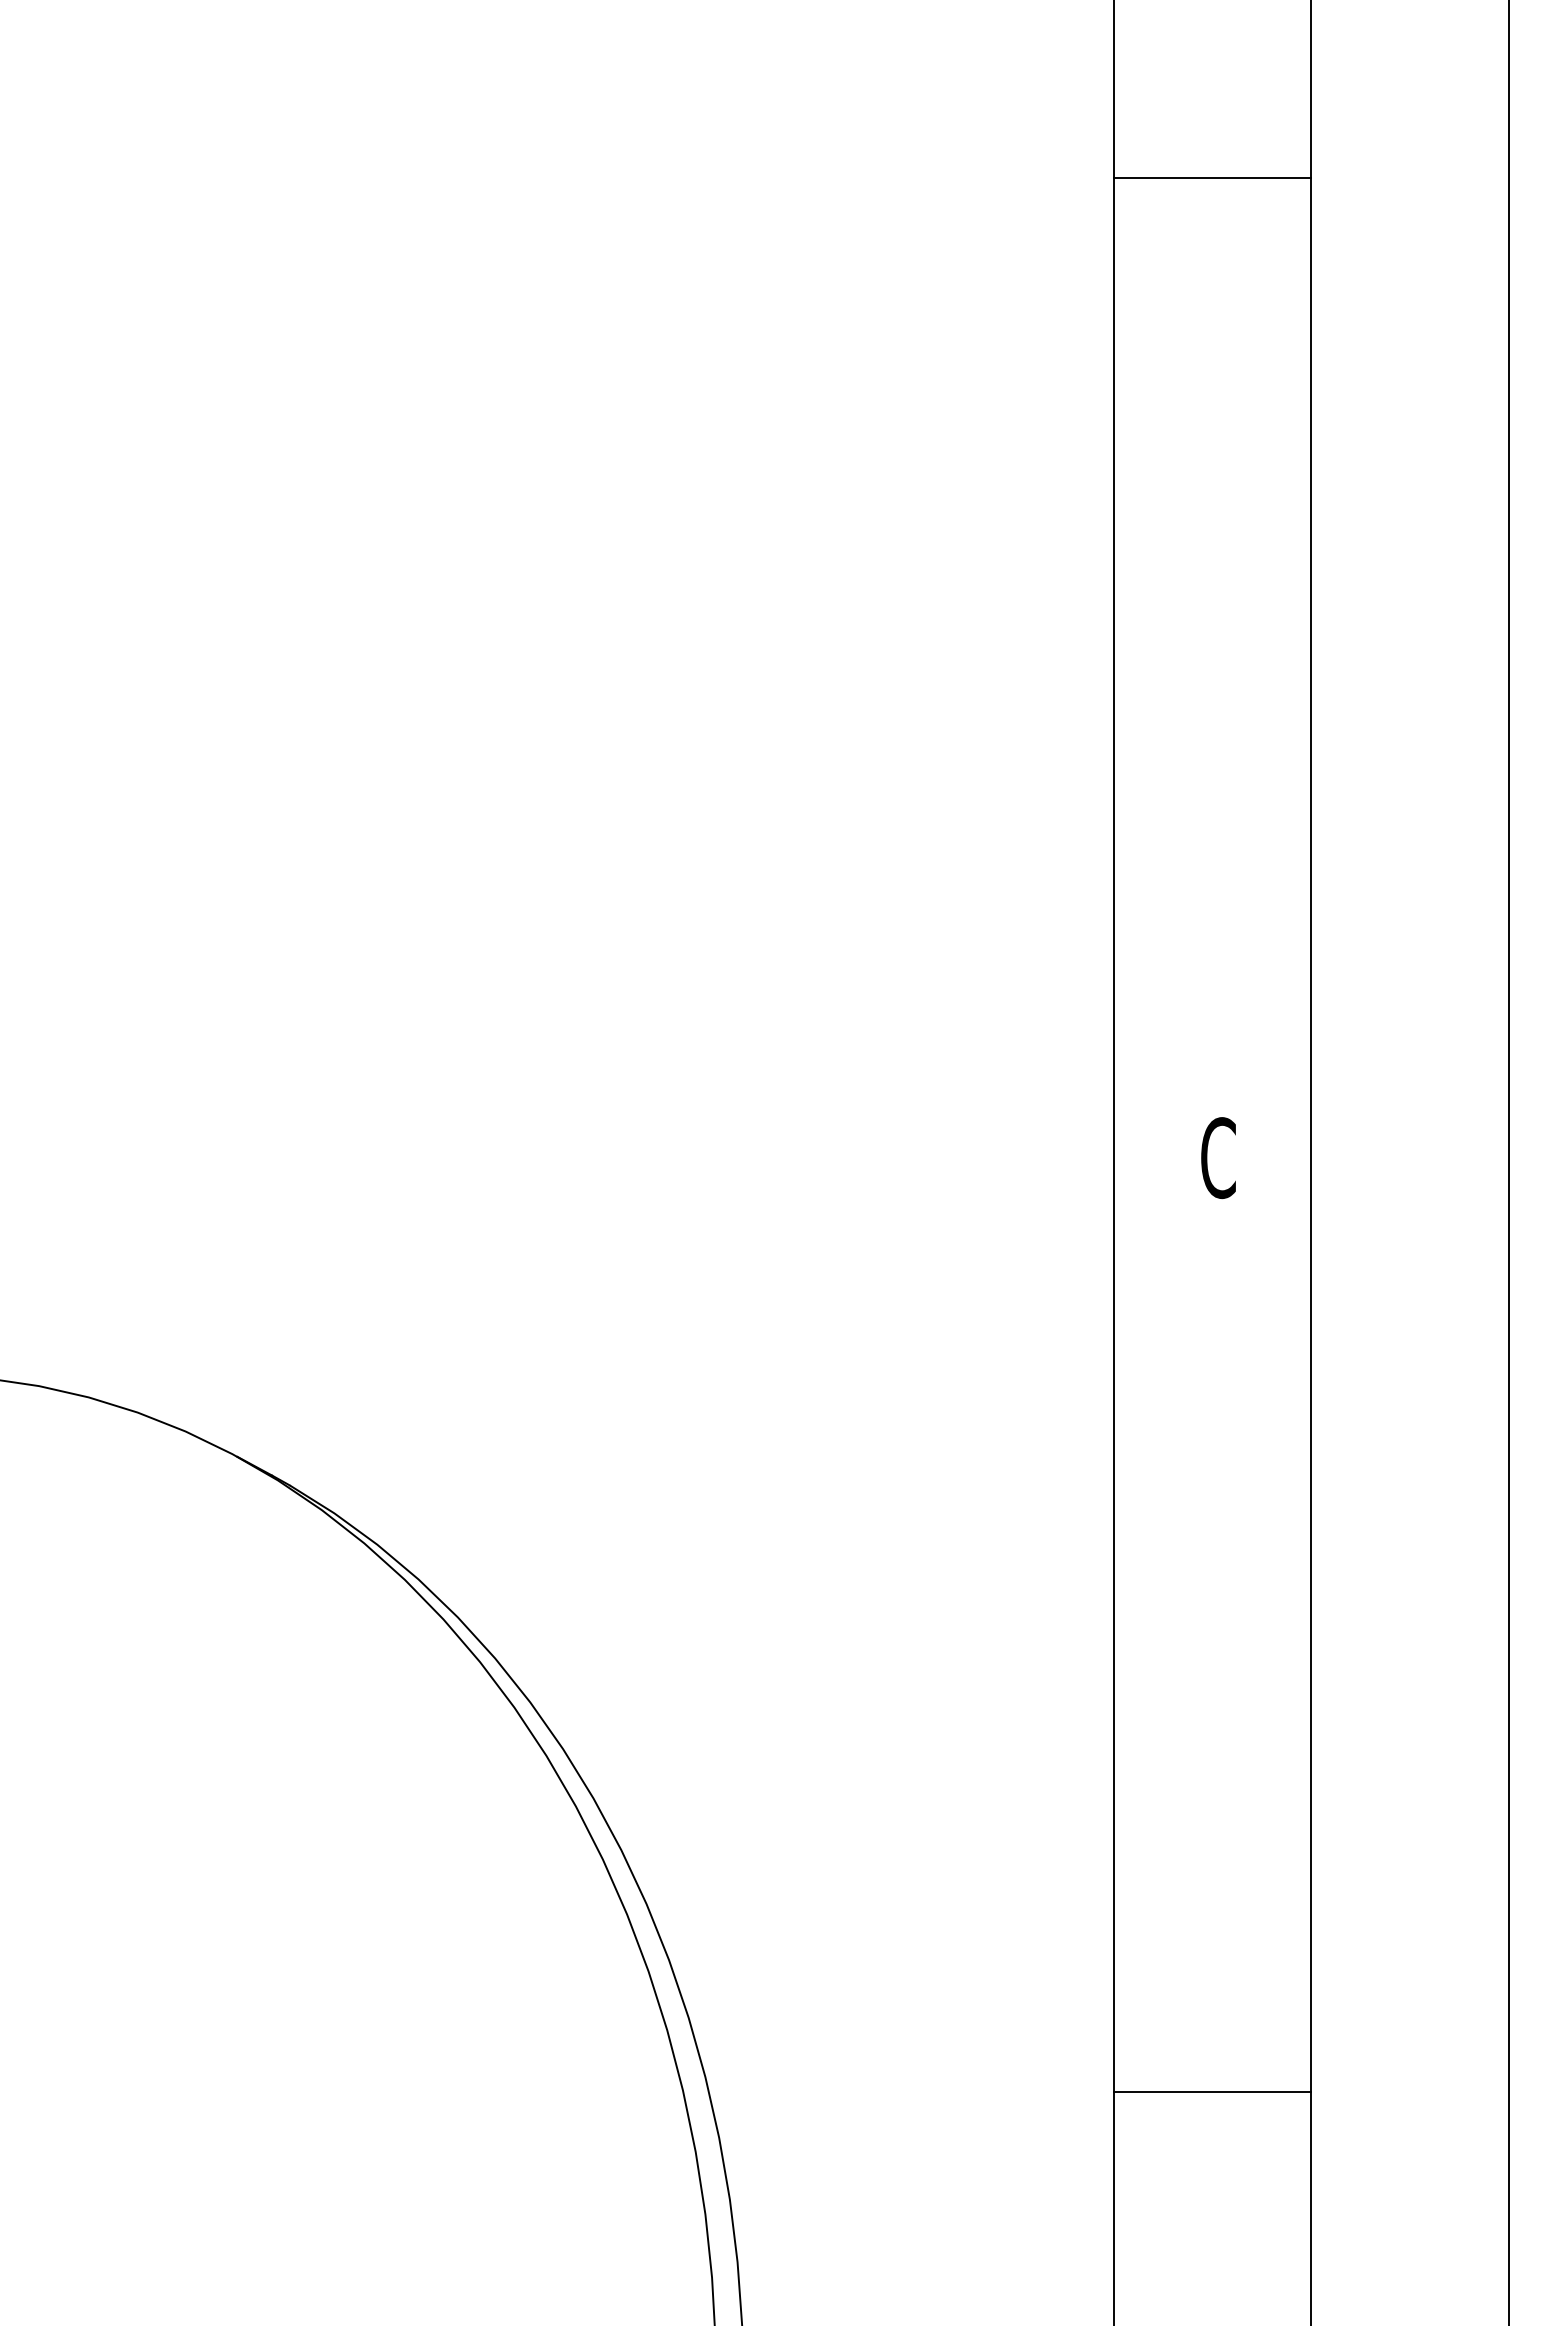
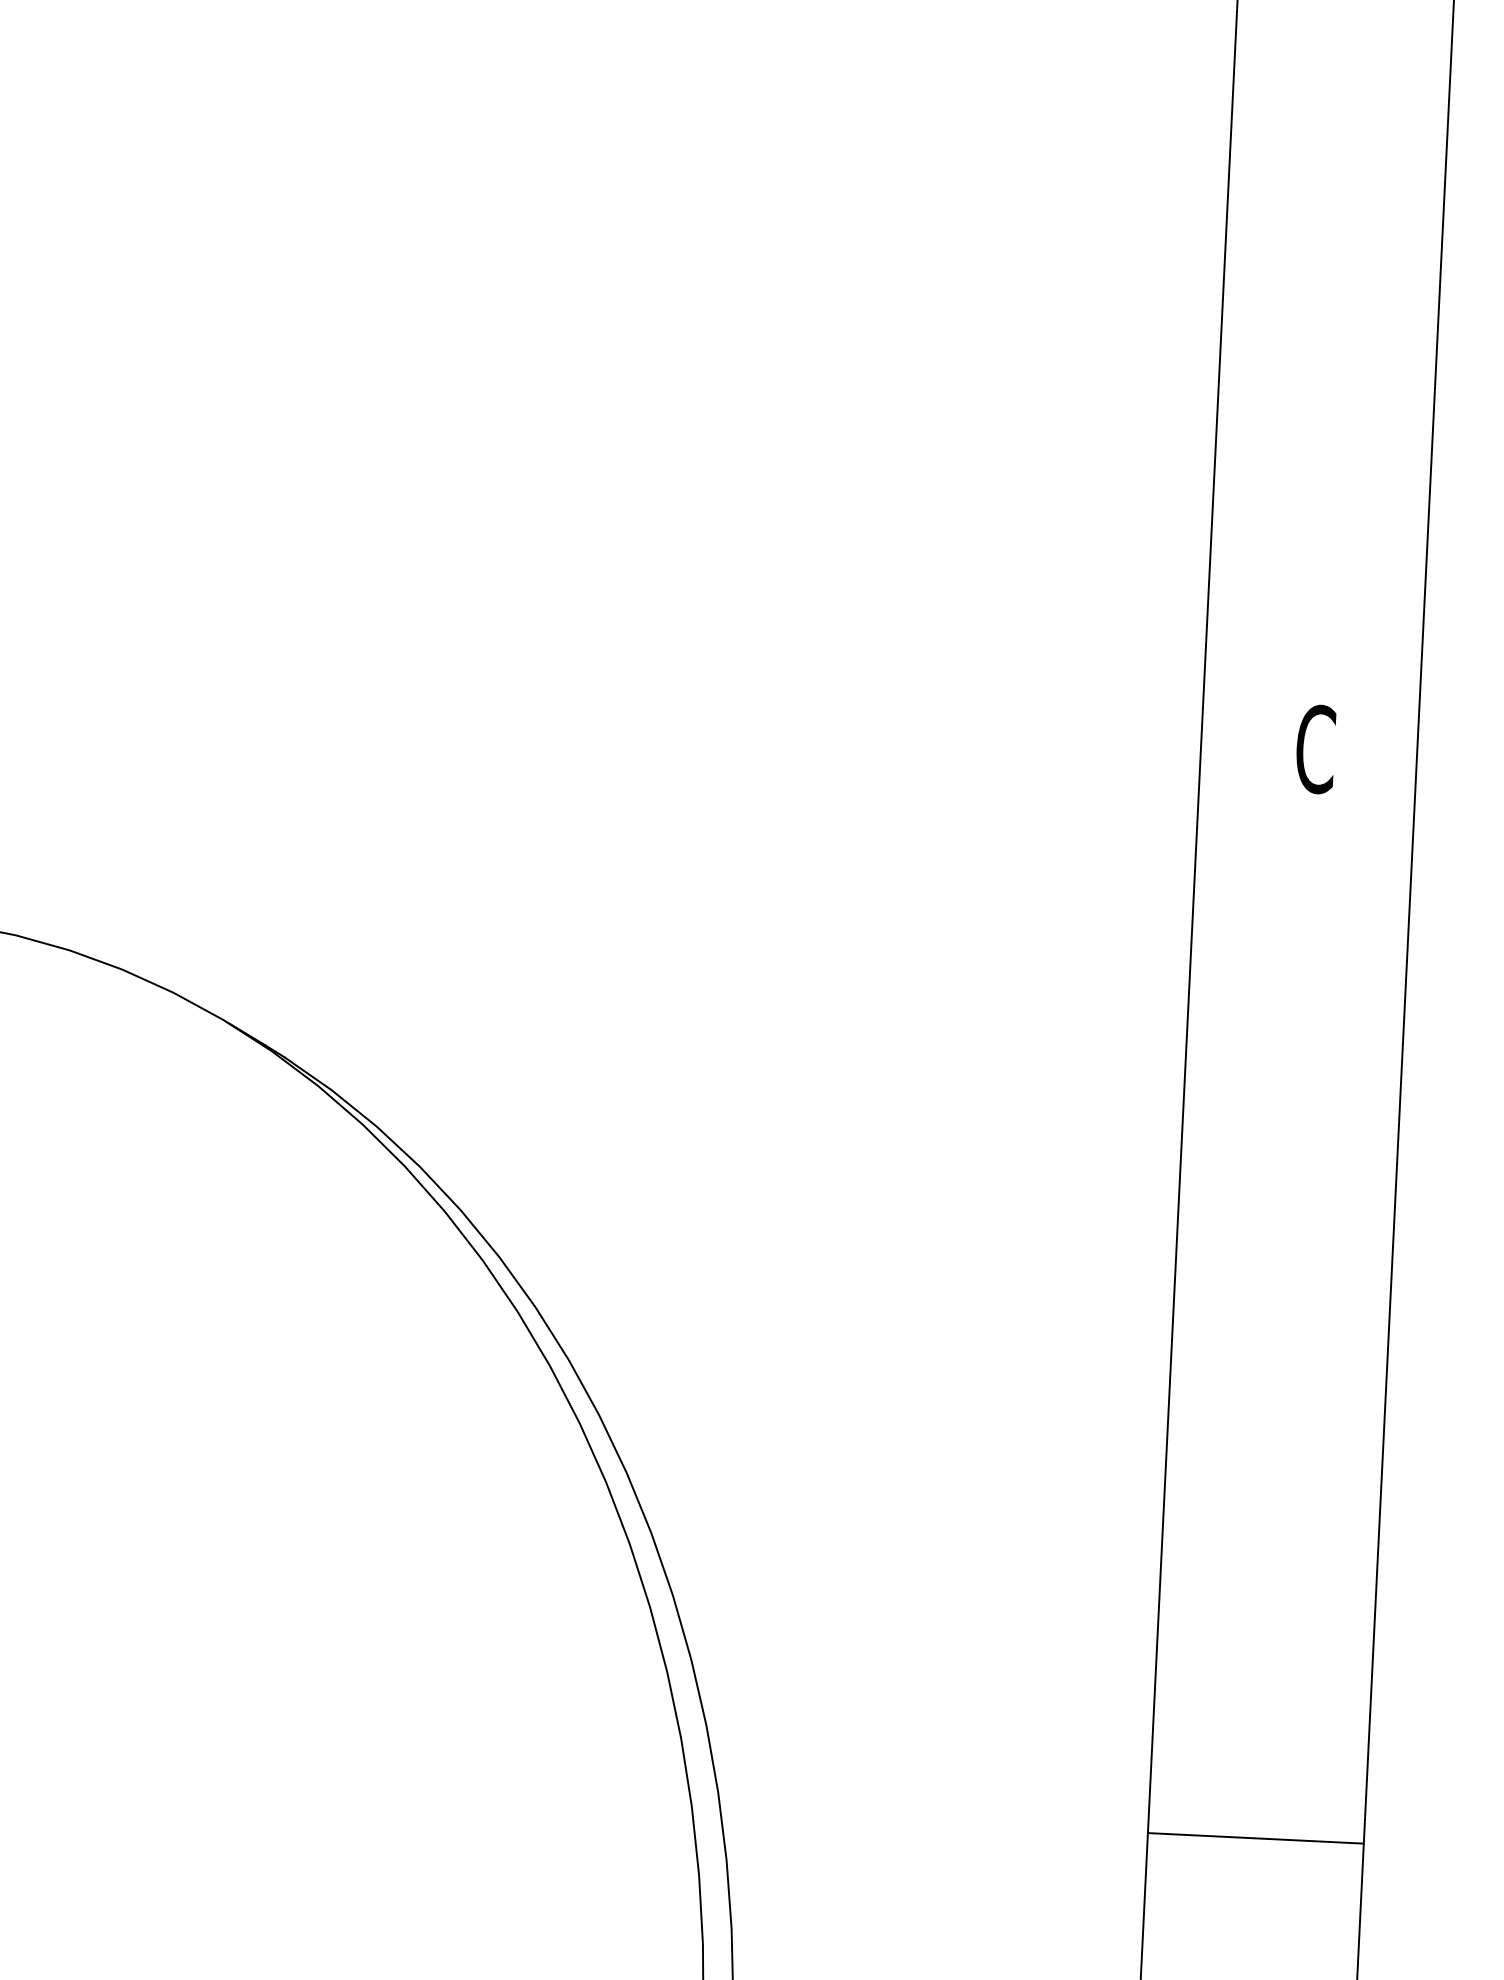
line: (1212, 2091) -> (1255, 1837), moved

